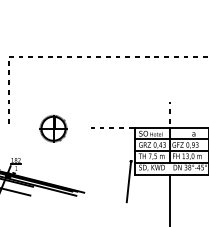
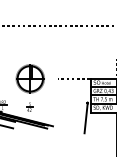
part: (53, 128) -> (30, 78), size x1.43
part: (52, 166) -> (29, 106), added

